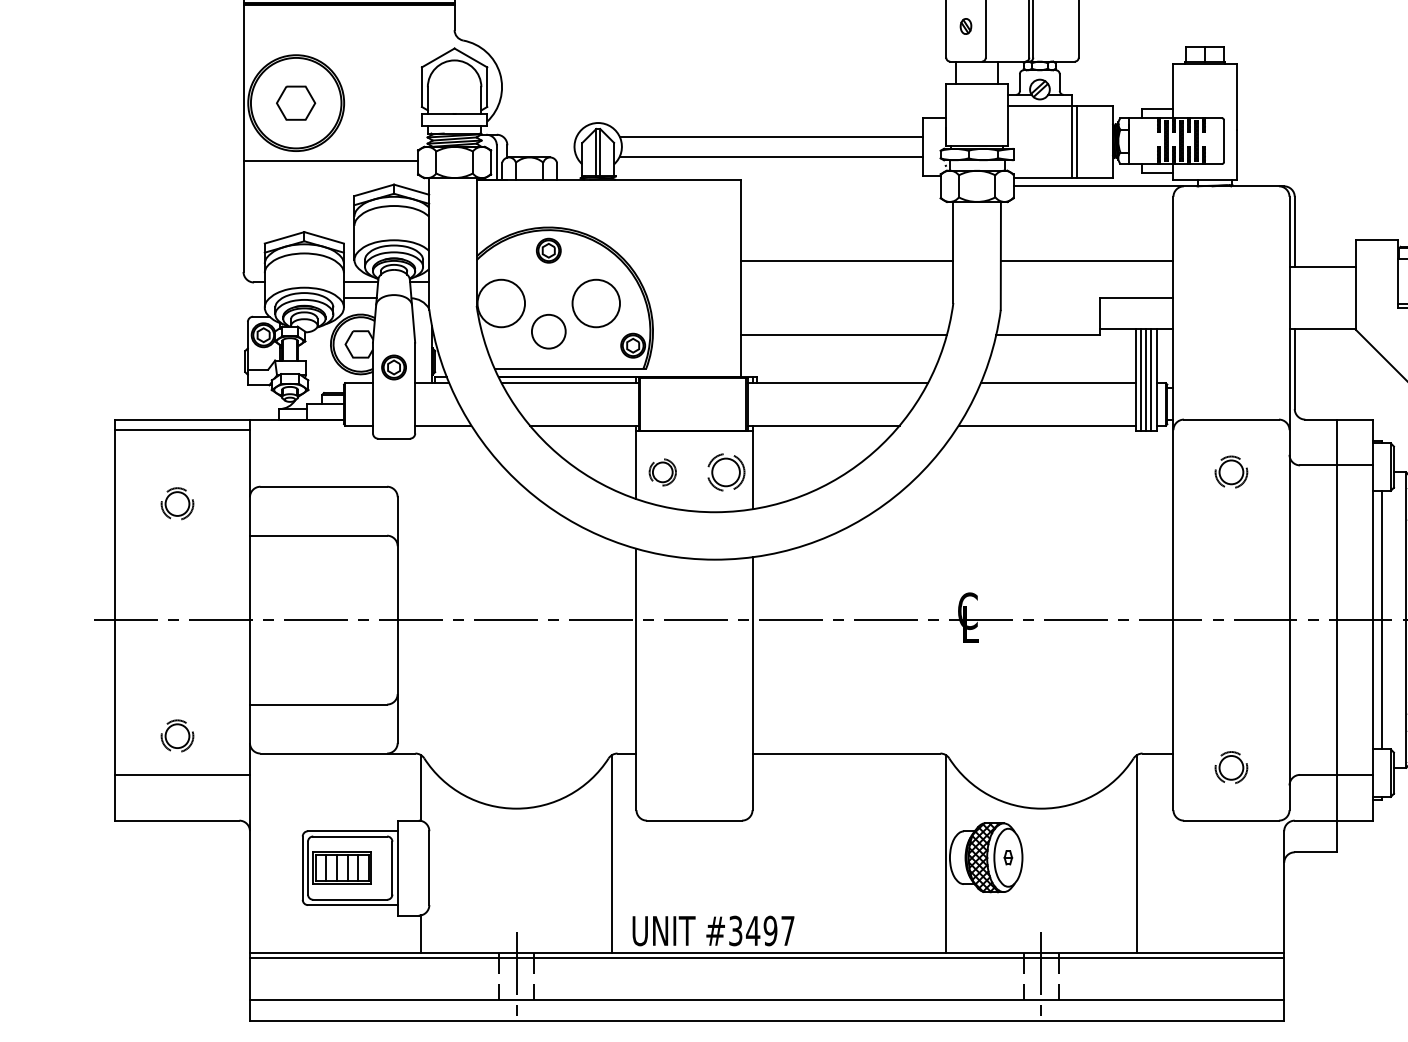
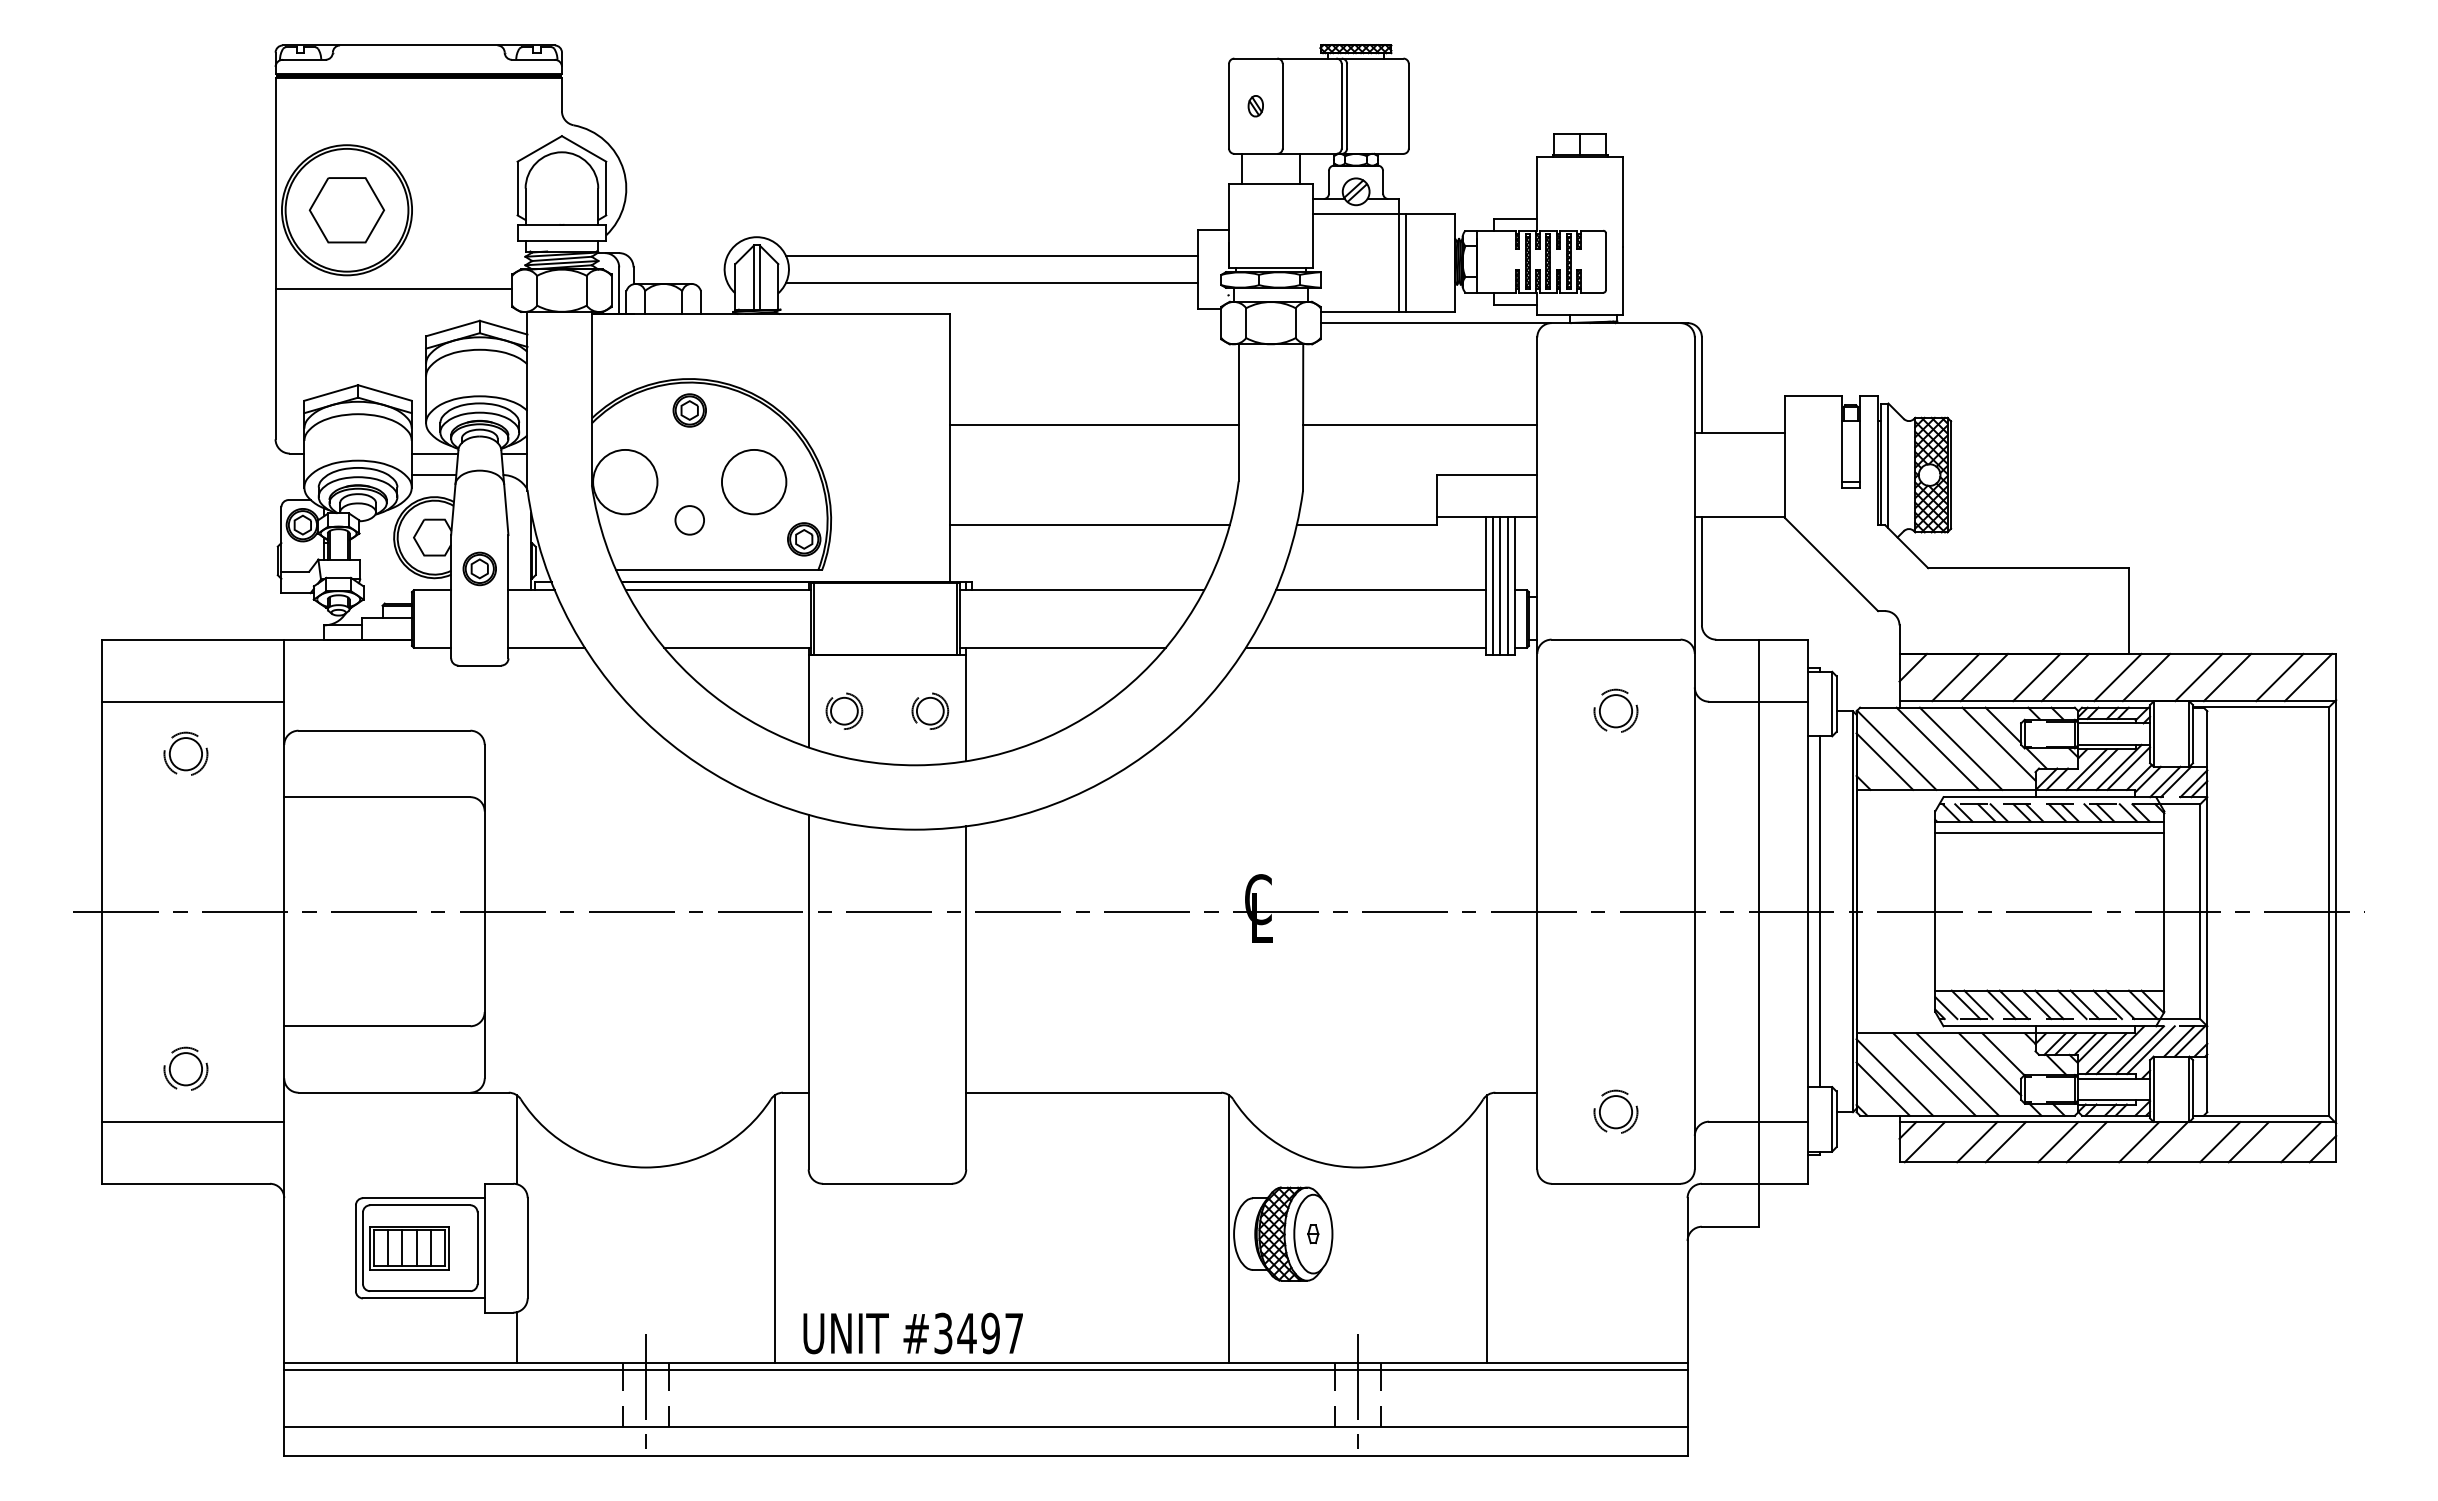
part: (295, 103) -> (346, 210), size x1.43
circle: (548, 331) -> (689, 520), size x0.62
line: (182, 429) -> (192, 701), moved
part: (726, 471) -> (930, 710), size x0.71

